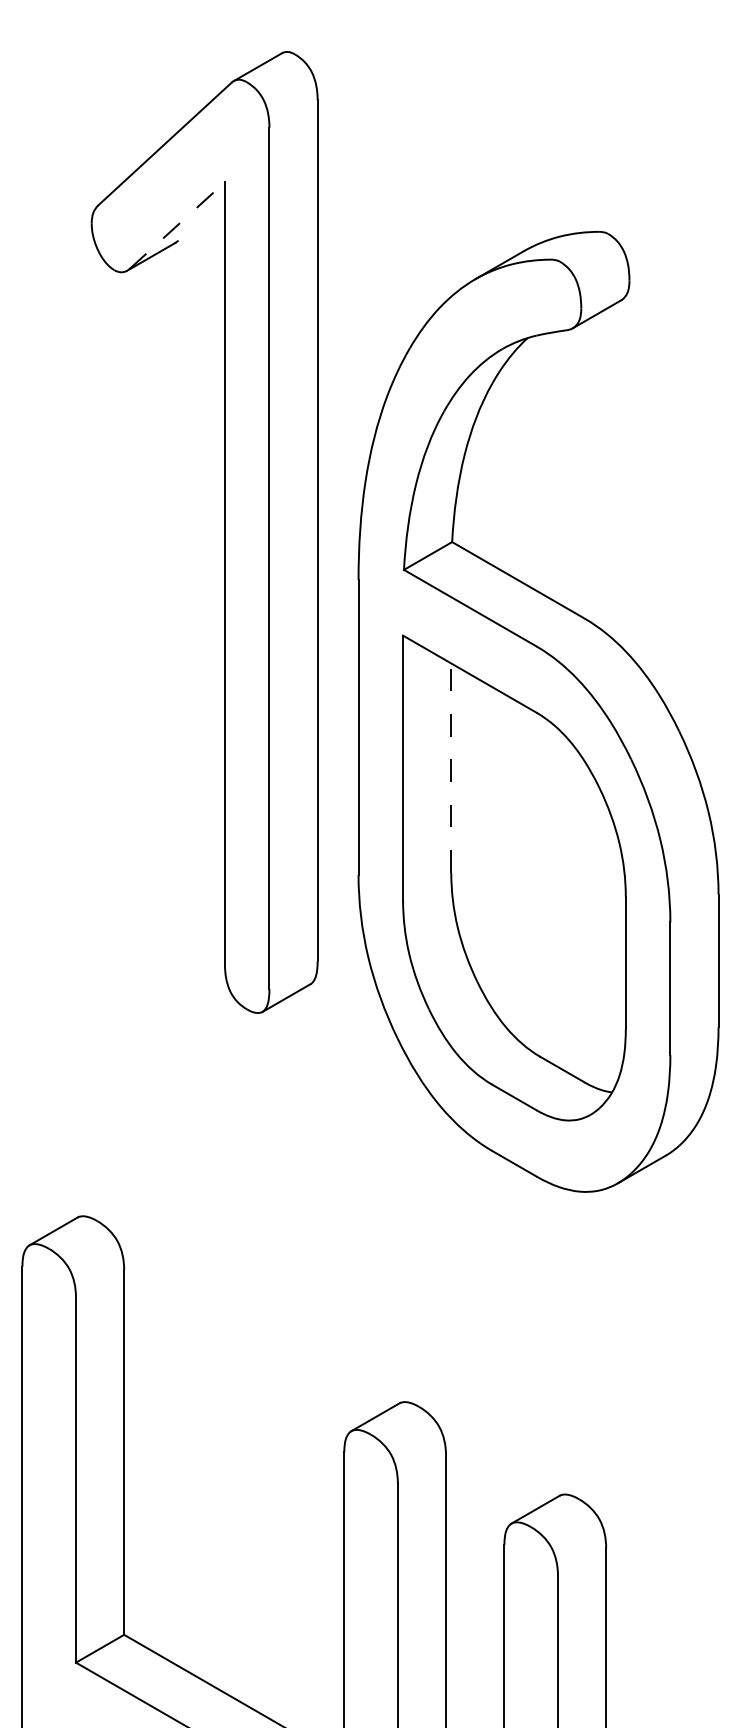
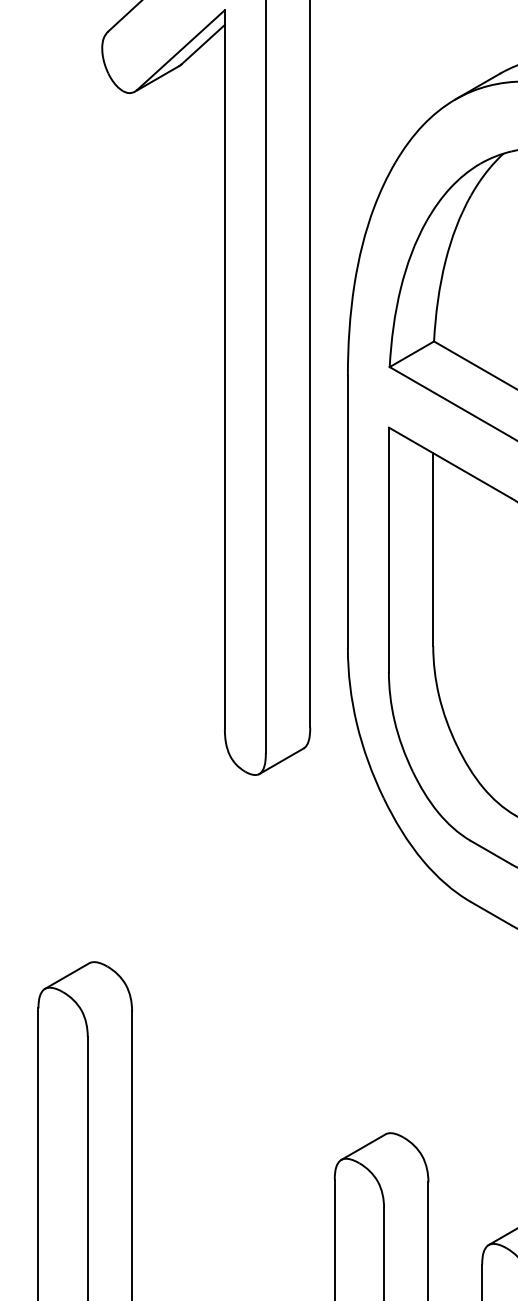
line: (200, 219) -> (202, 44), added
line: (177, 225) -> (181, 50), dashed -> solid
line: (451, 768) -> (433, 549), dashed -> solid

